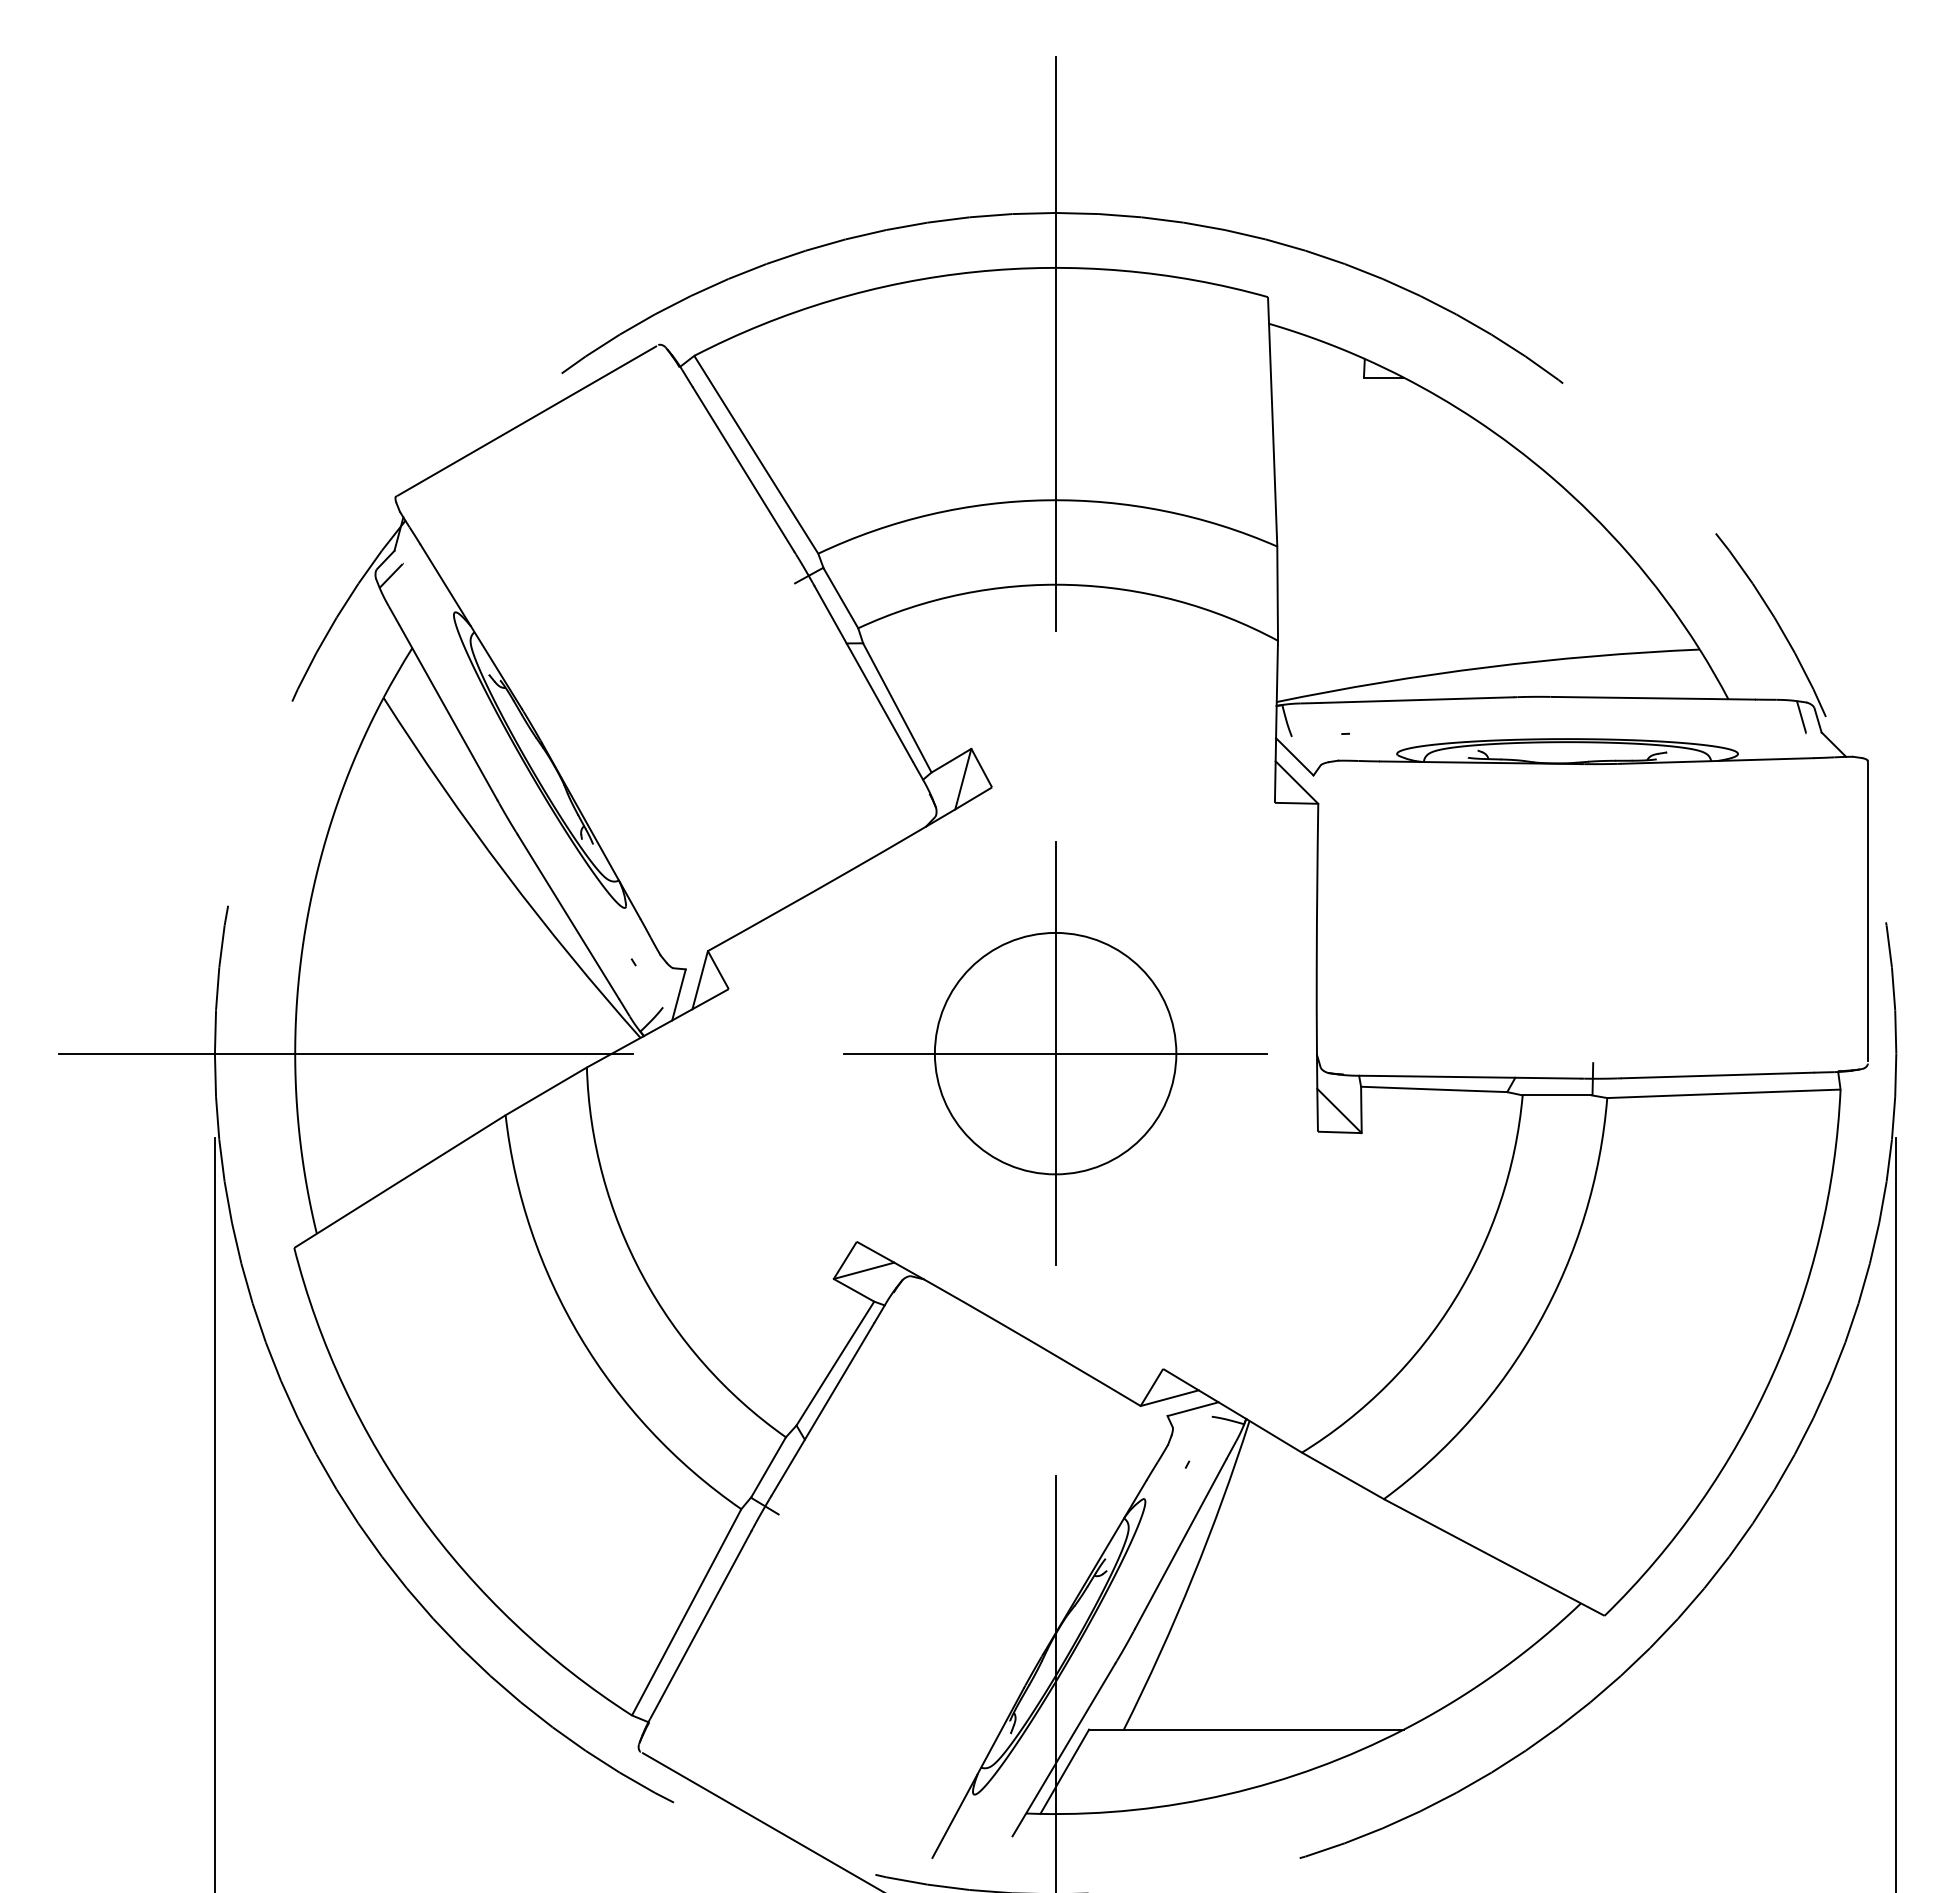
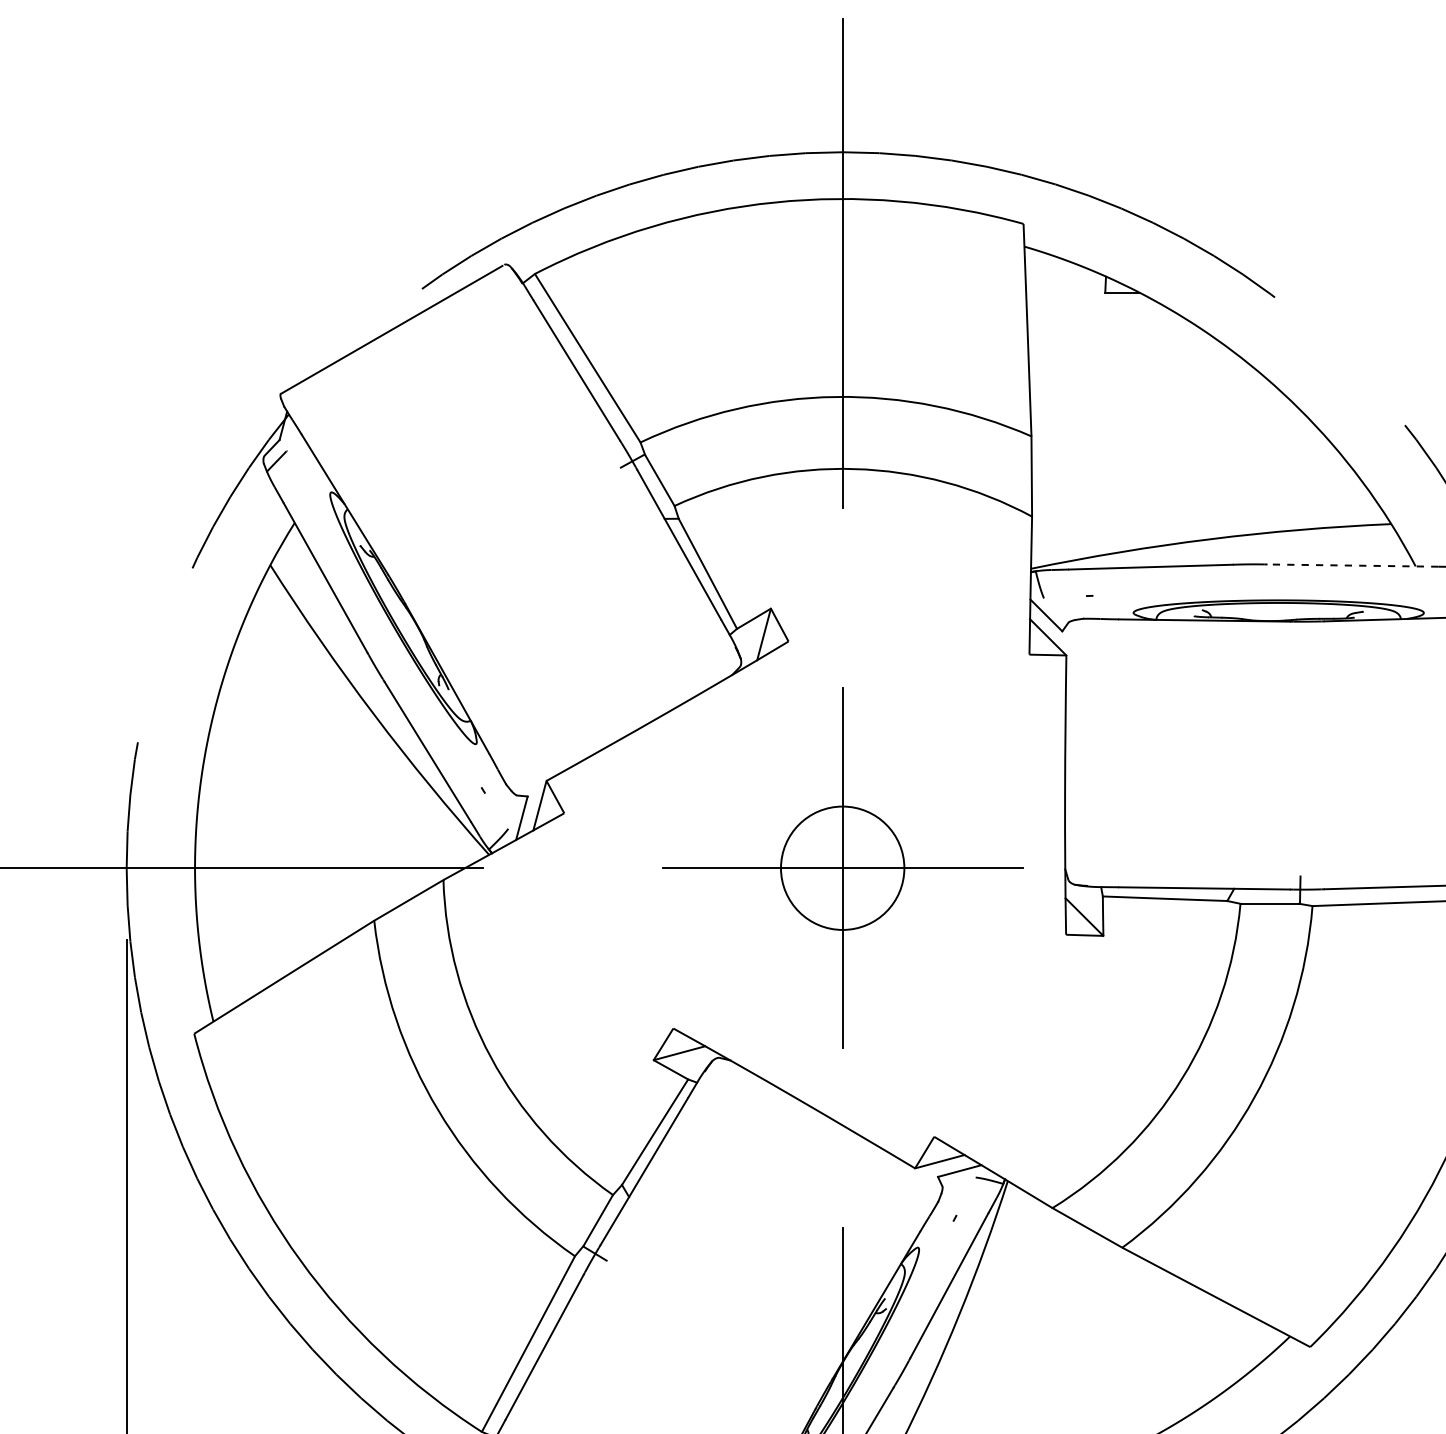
line: (1654, 698) -> (1352, 565), solid -> dashed
circle: (1055, 1053) -> (842, 868), size x0.6

